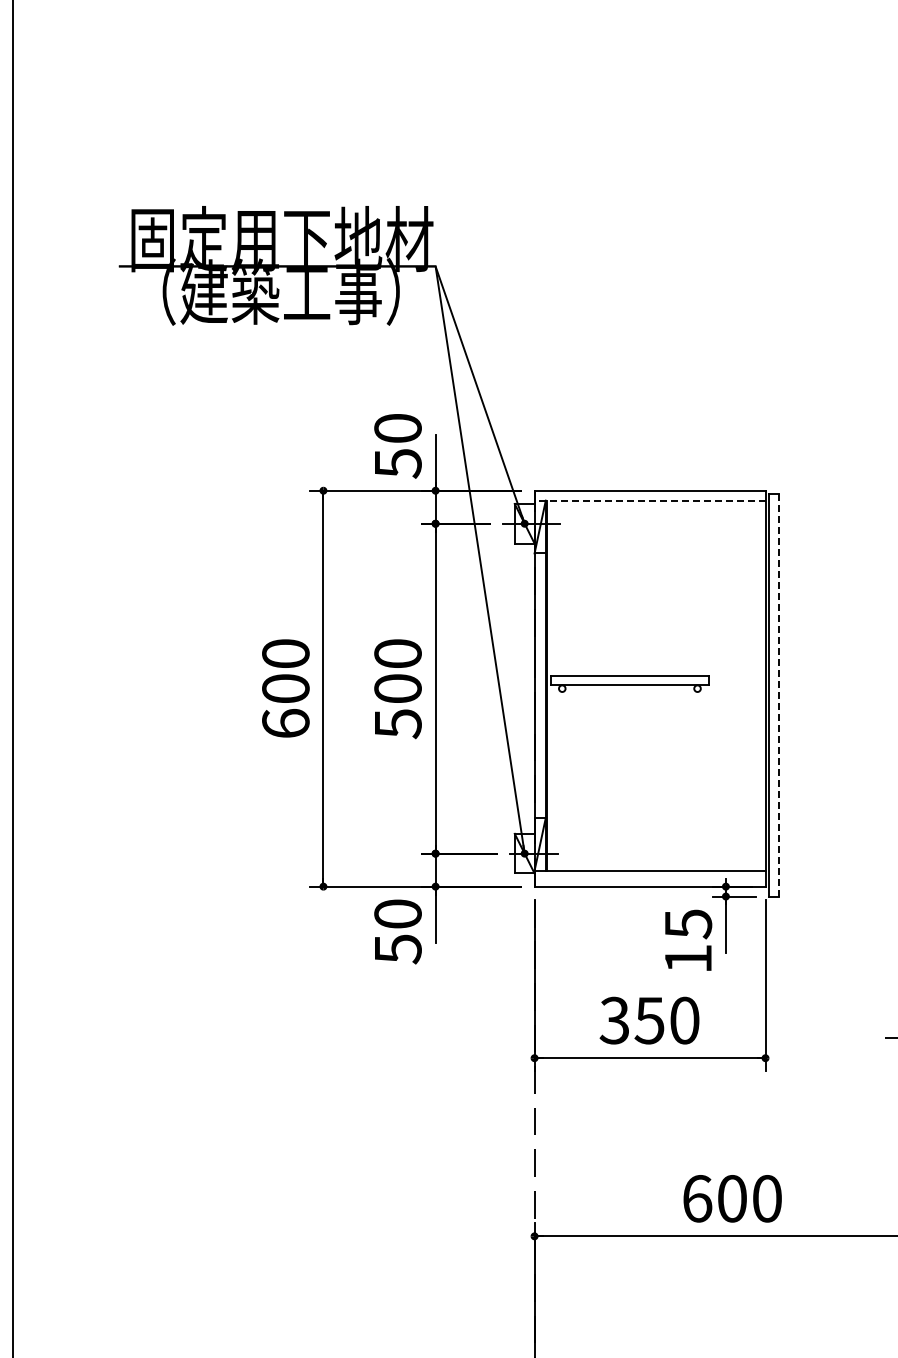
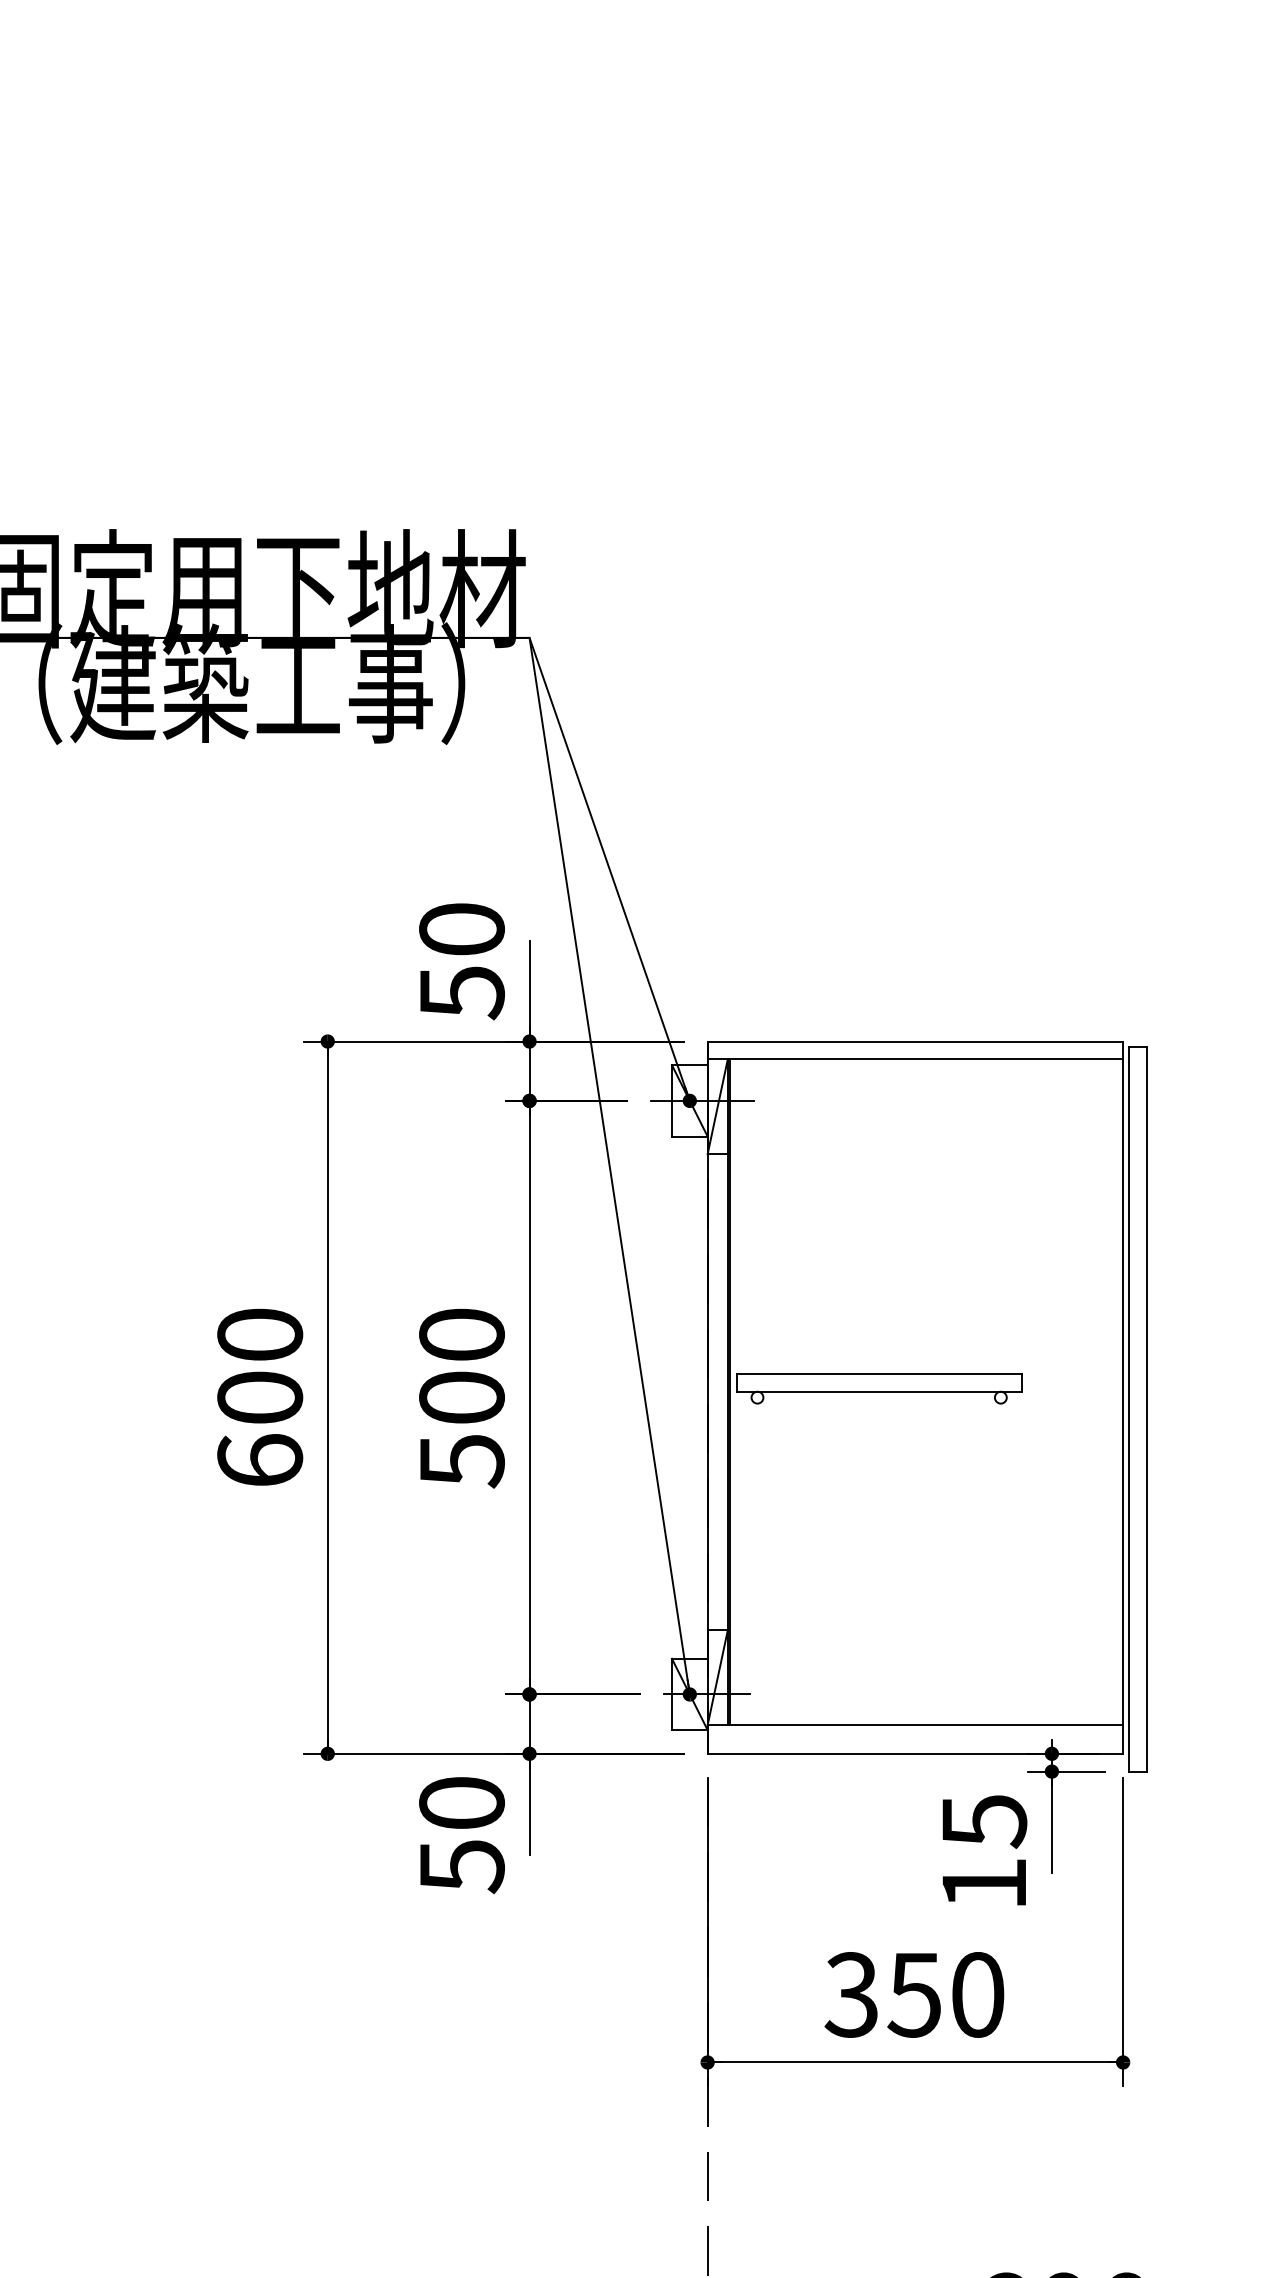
line: (649, 500) -> (914, 1059), dashed -> solid
line: (778, 694) -> (1146, 1408), dashed -> solid

